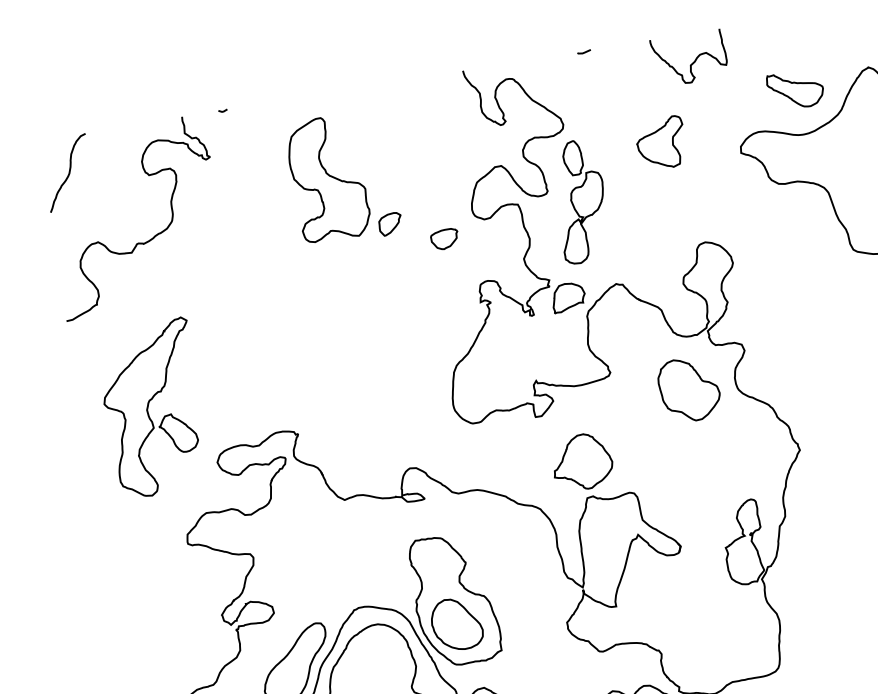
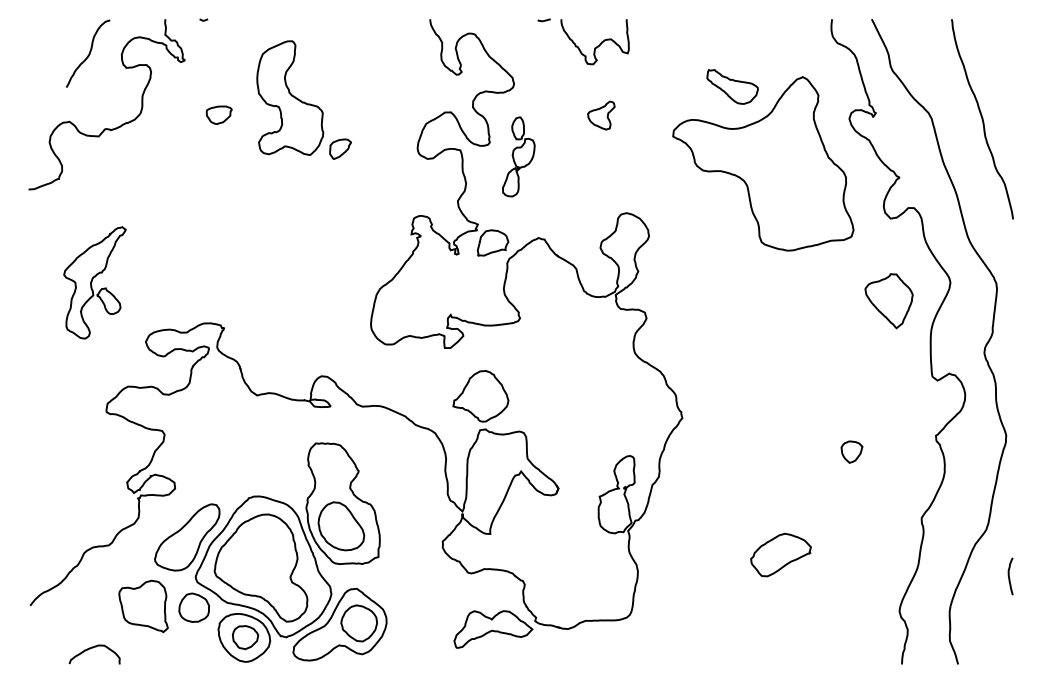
curve: (692, 61) -> (597, 45), moved
part: (661, 143) -> (601, 115), size x0.6
curve: (68, 172) -> (88, 53), moved
part: (580, 201) -> (518, 156), size x0.7
part: (444, 238) -> (218, 114), moved
part: (688, 389) -> (589, 345), removed
part: (152, 408) -> (94, 282), size x0.7

